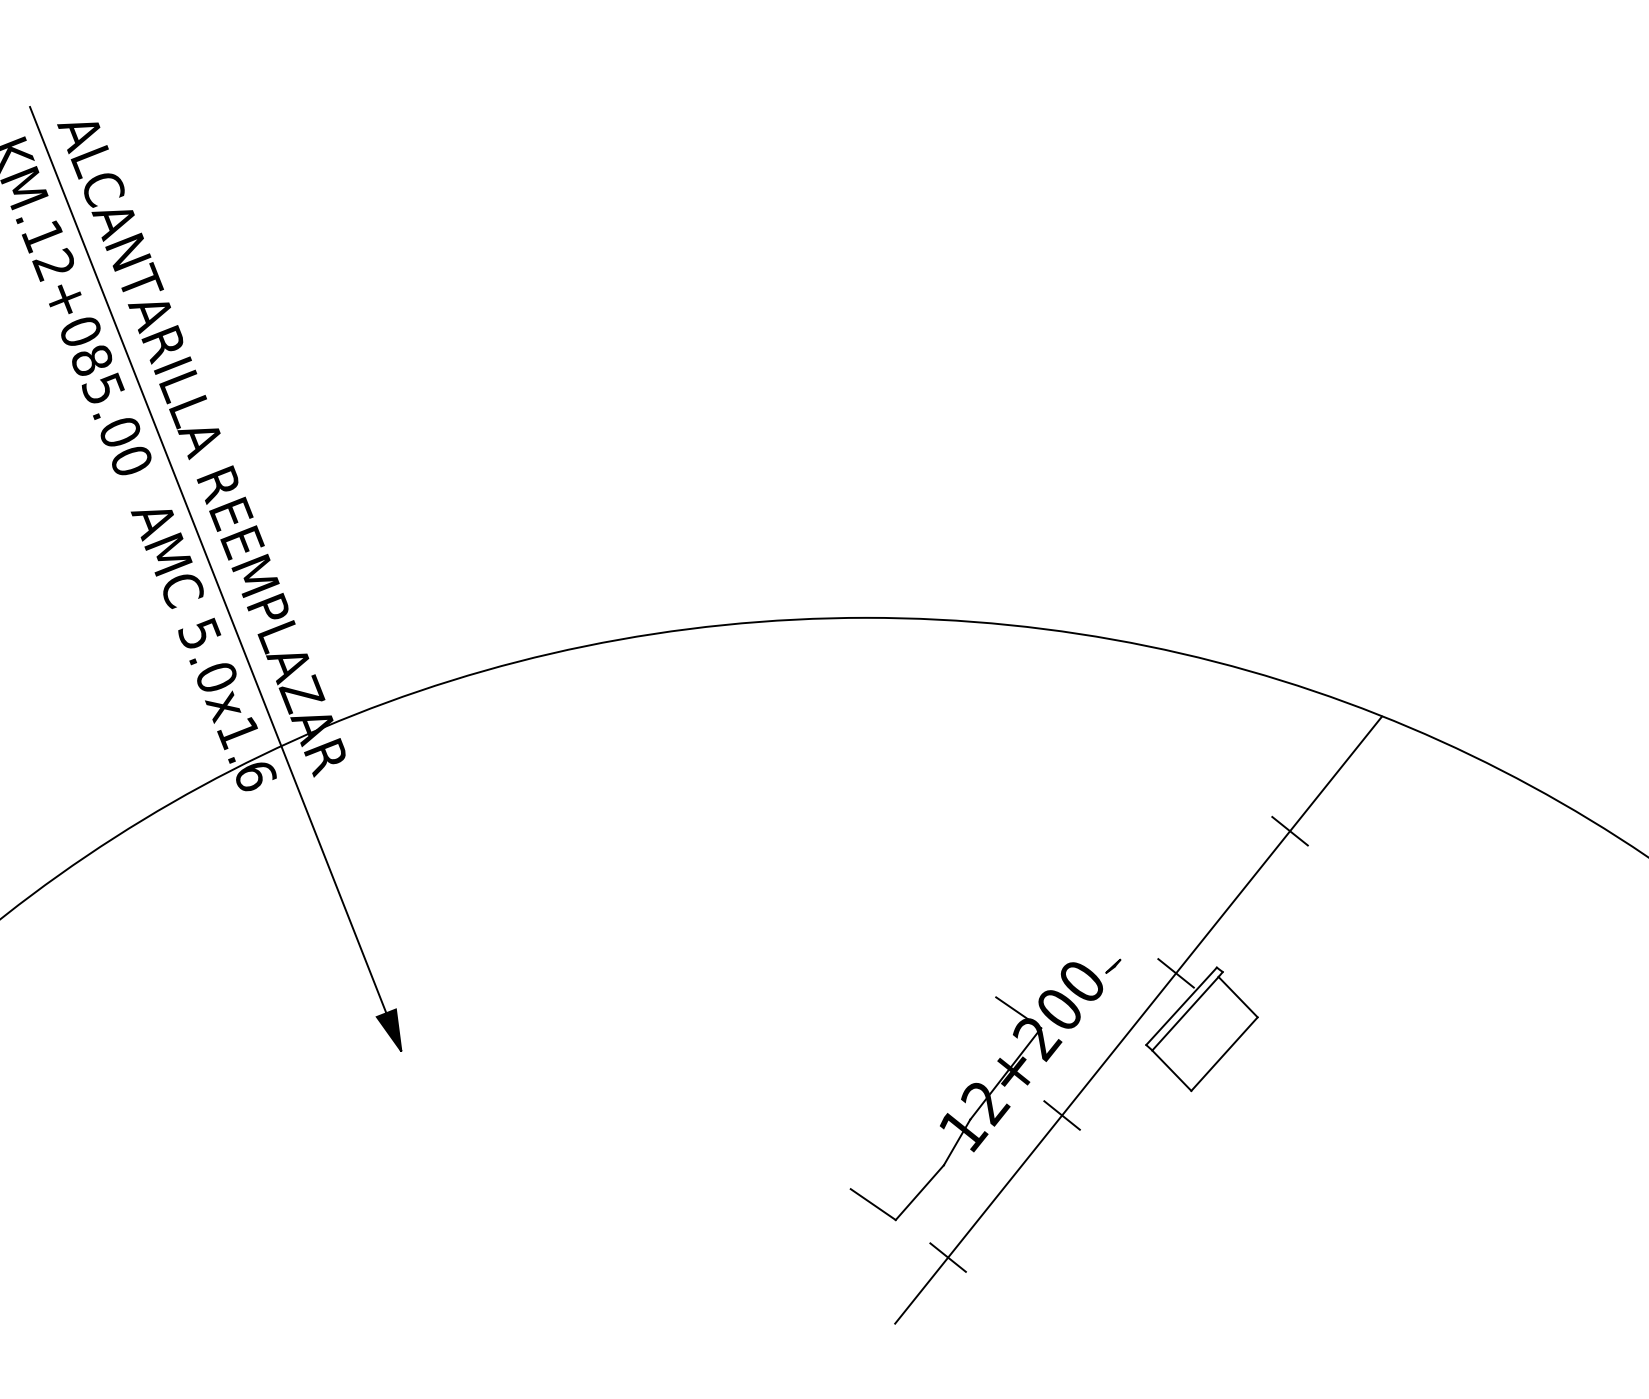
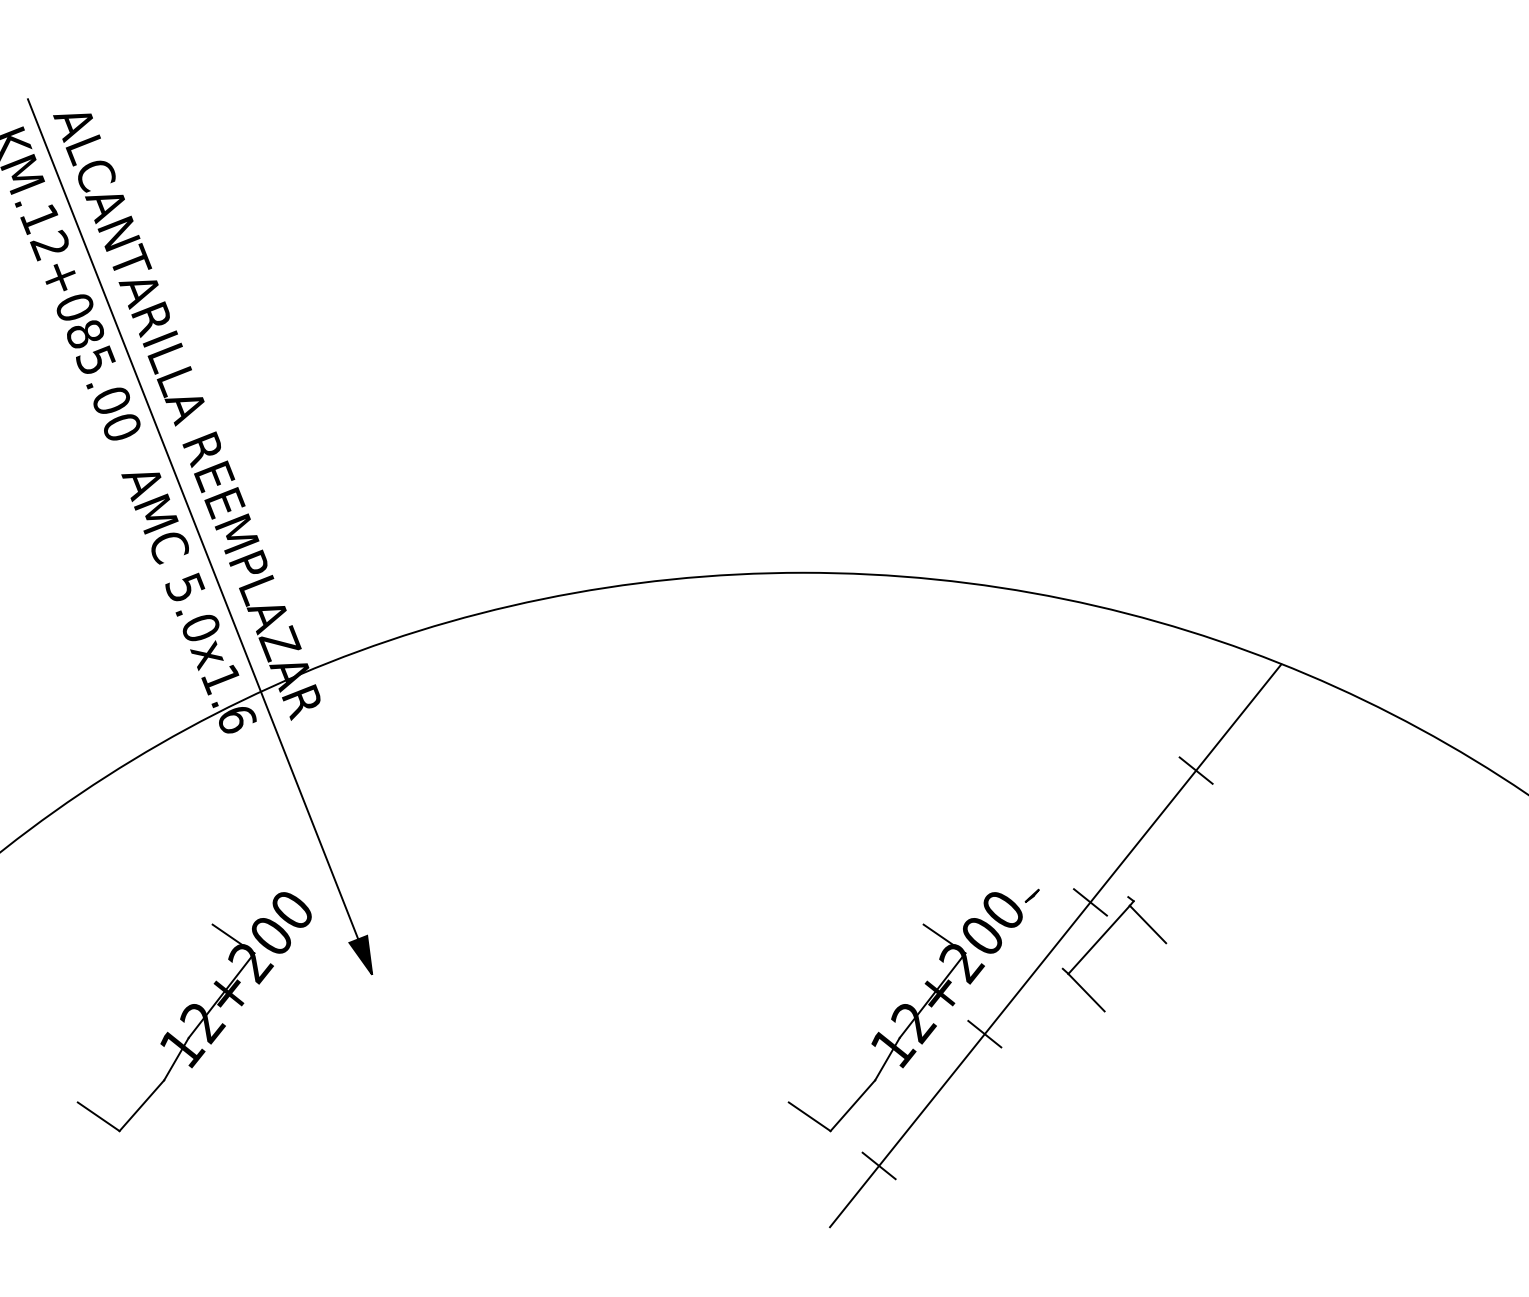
line: (1181, 1005) -> (1095, 932), removed
line: (1224, 1054) -> (1135, 977), removed
part: (208, 1092) -> (193, 1012), added

